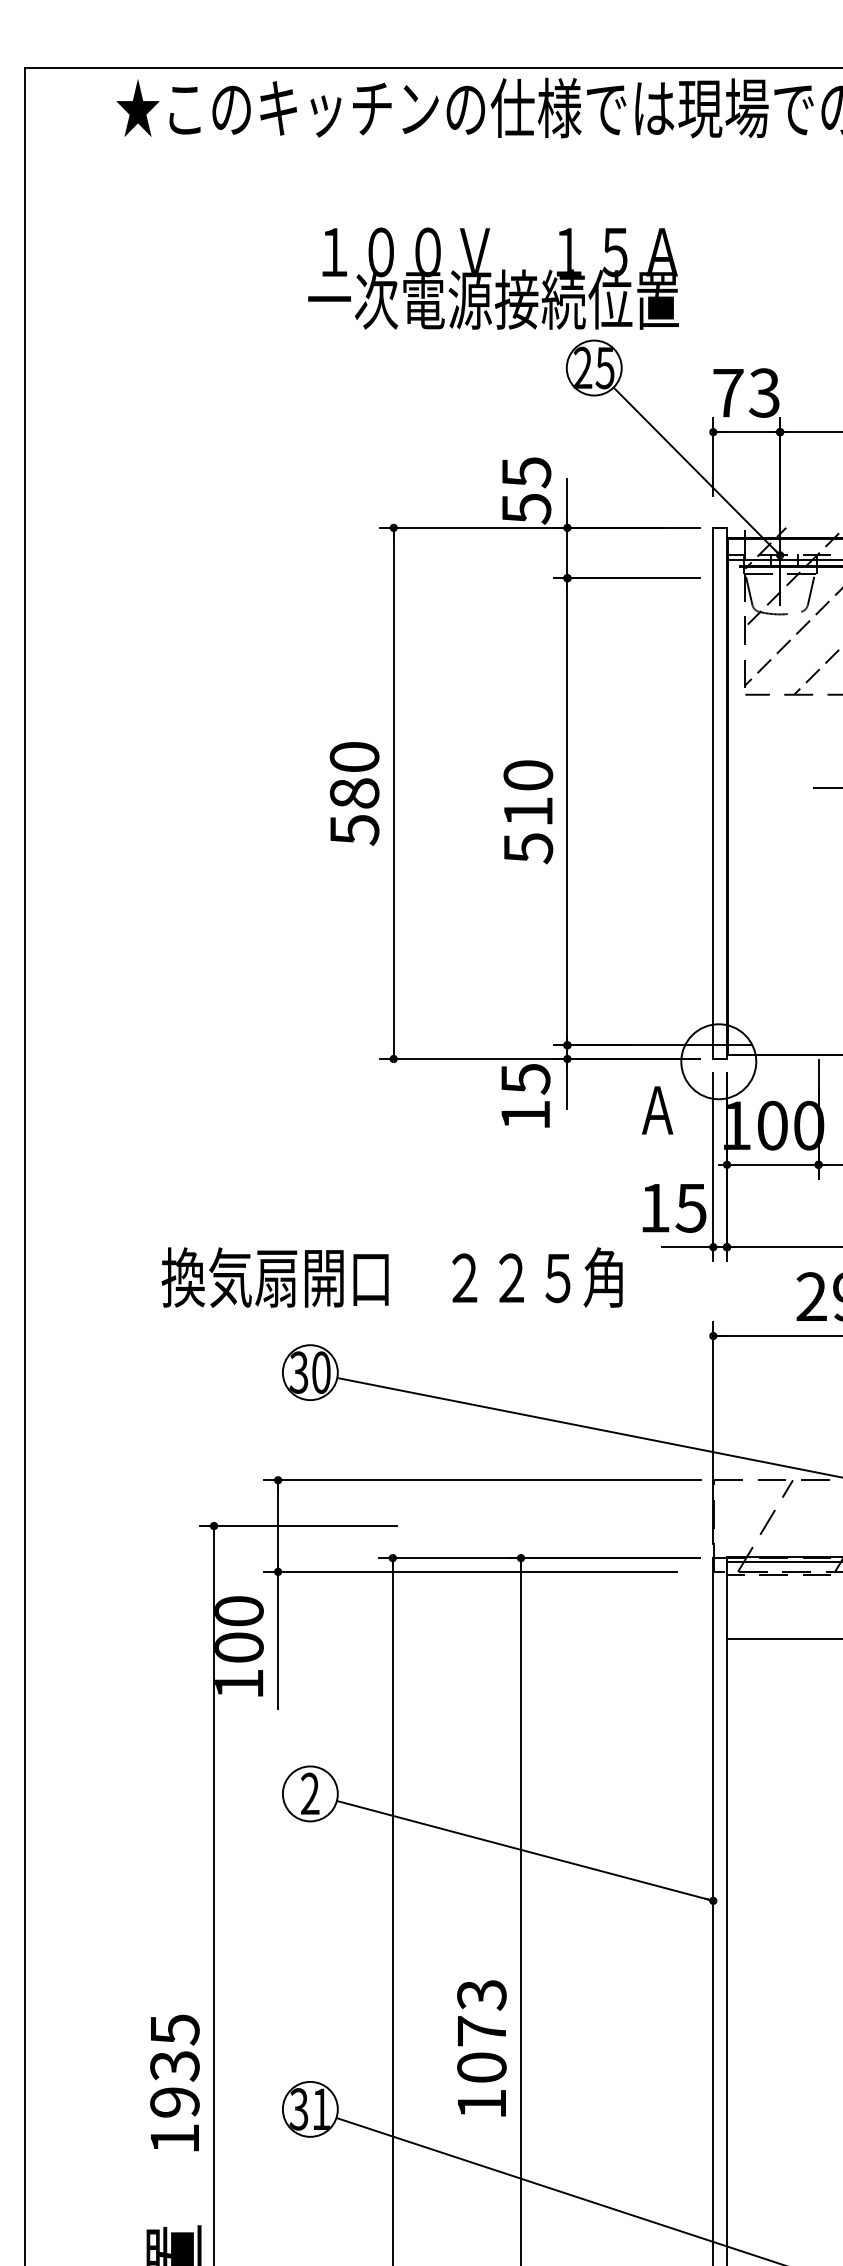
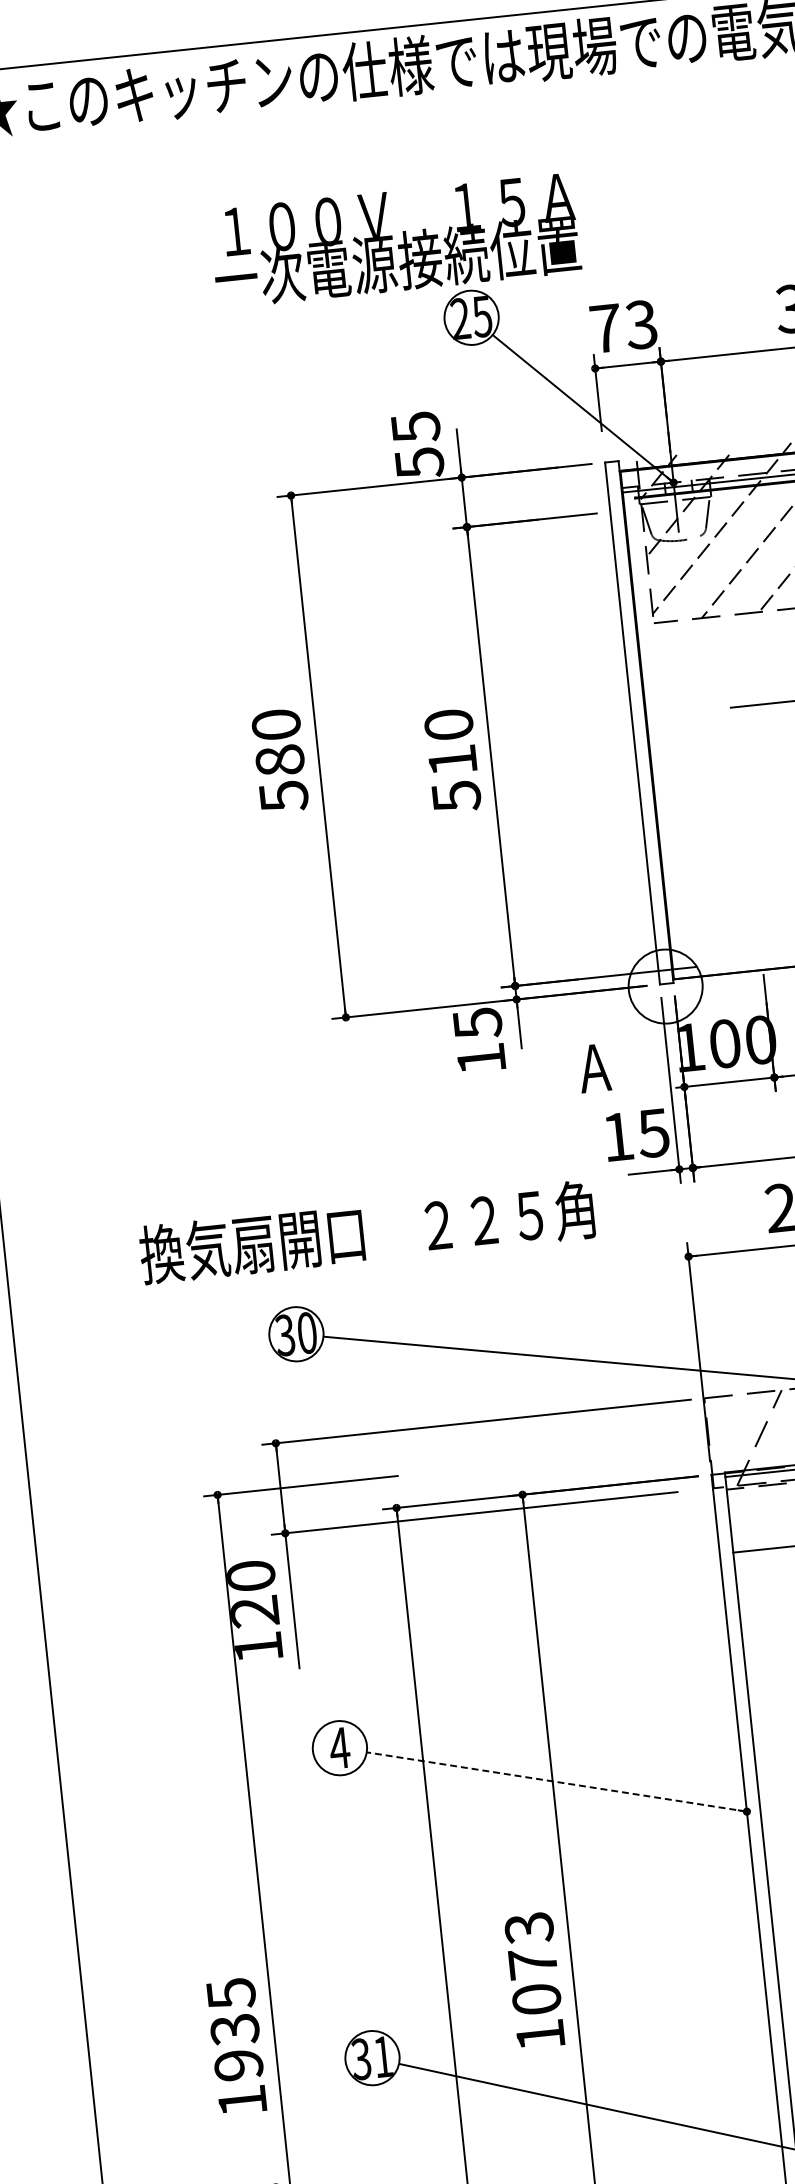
text: (493, 278) -> (395, 240), moved
text: (657, 1110) -> (594, 1068), moved
text: (239, 1647) -> (255, 1611), 100 -> 120
text: (310, 1793) -> (340, 1747), 2 -> 4
line: (525, 1850) -> (557, 1781), solid -> dashed

